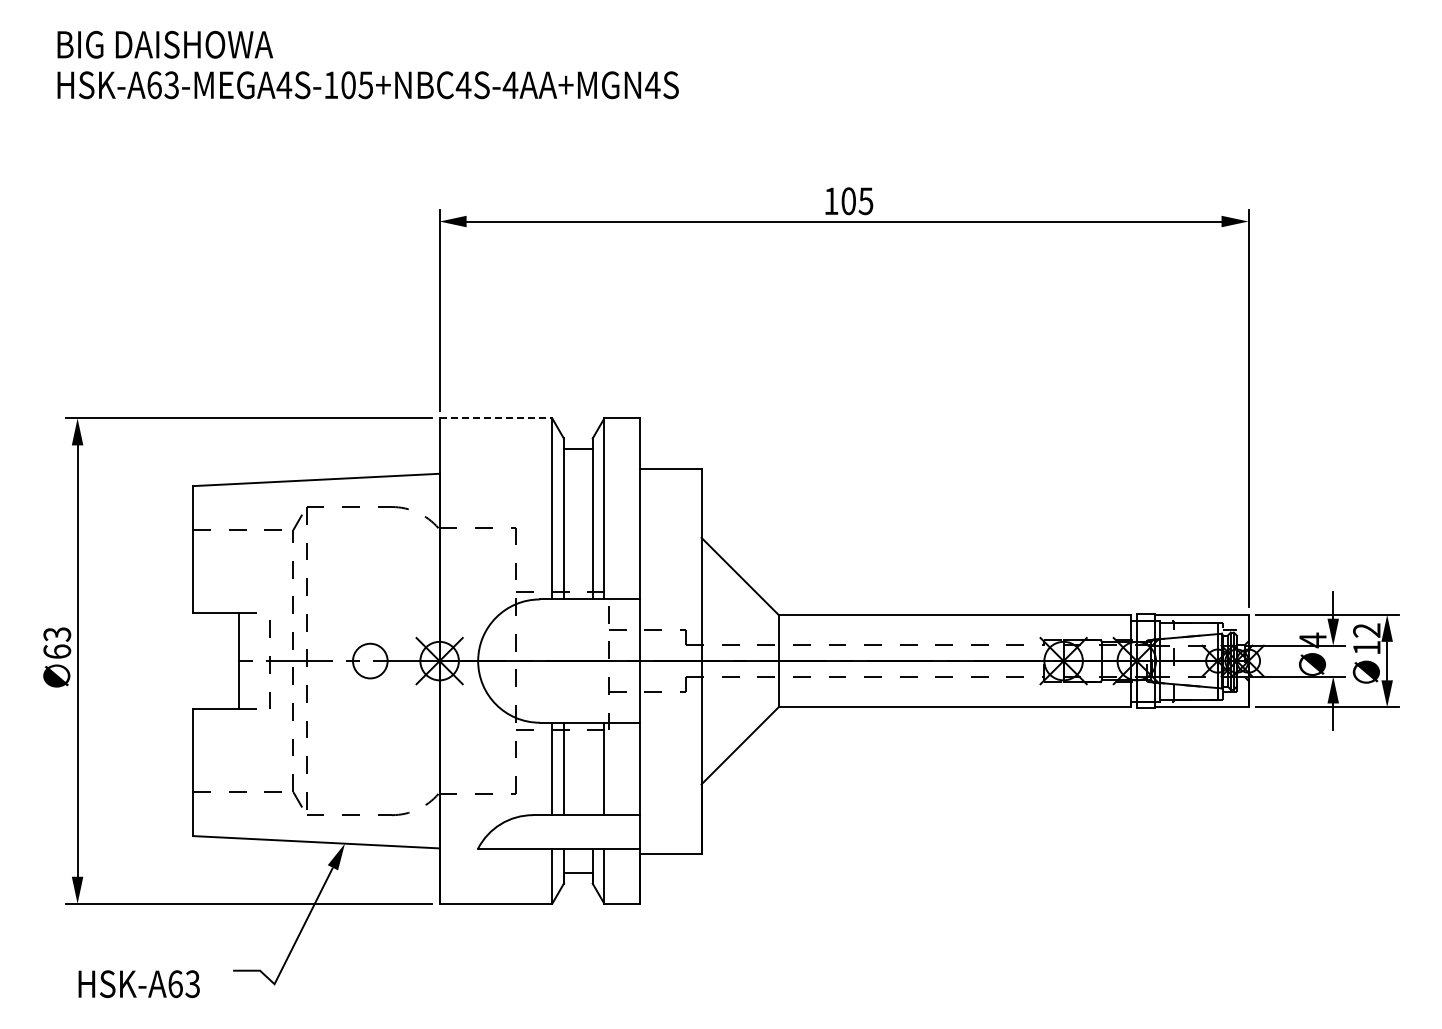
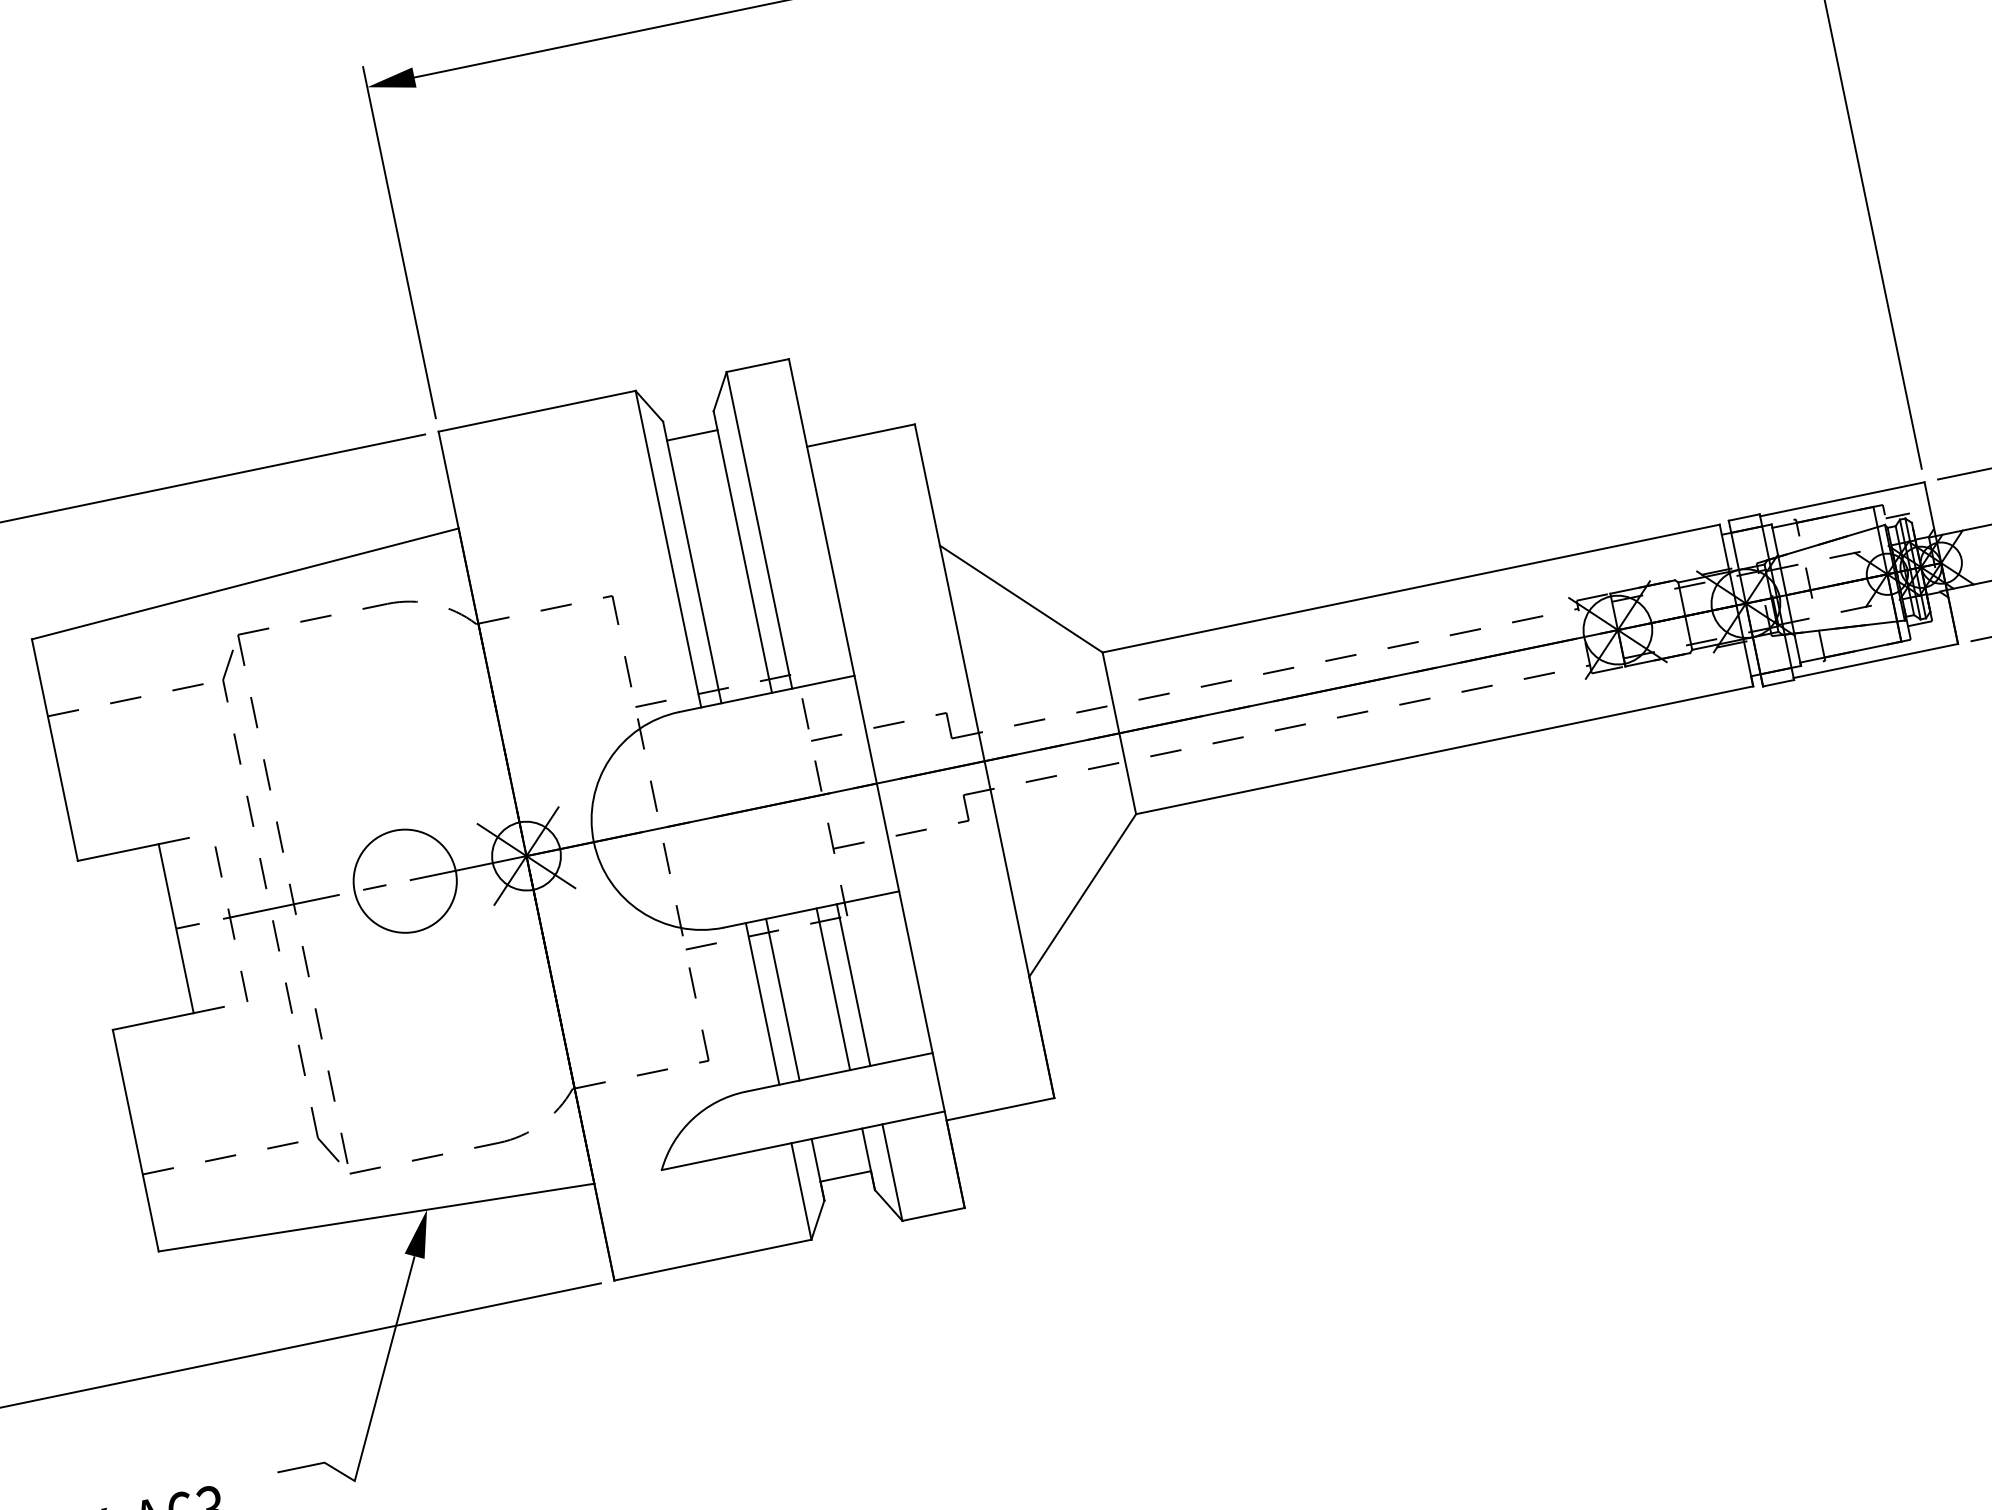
line: (496, 418) -> (538, 411), dashed -> solid
circle: (370, 660) -> (405, 880), size x1.67
line: (592, 768) -> (832, 988), added

